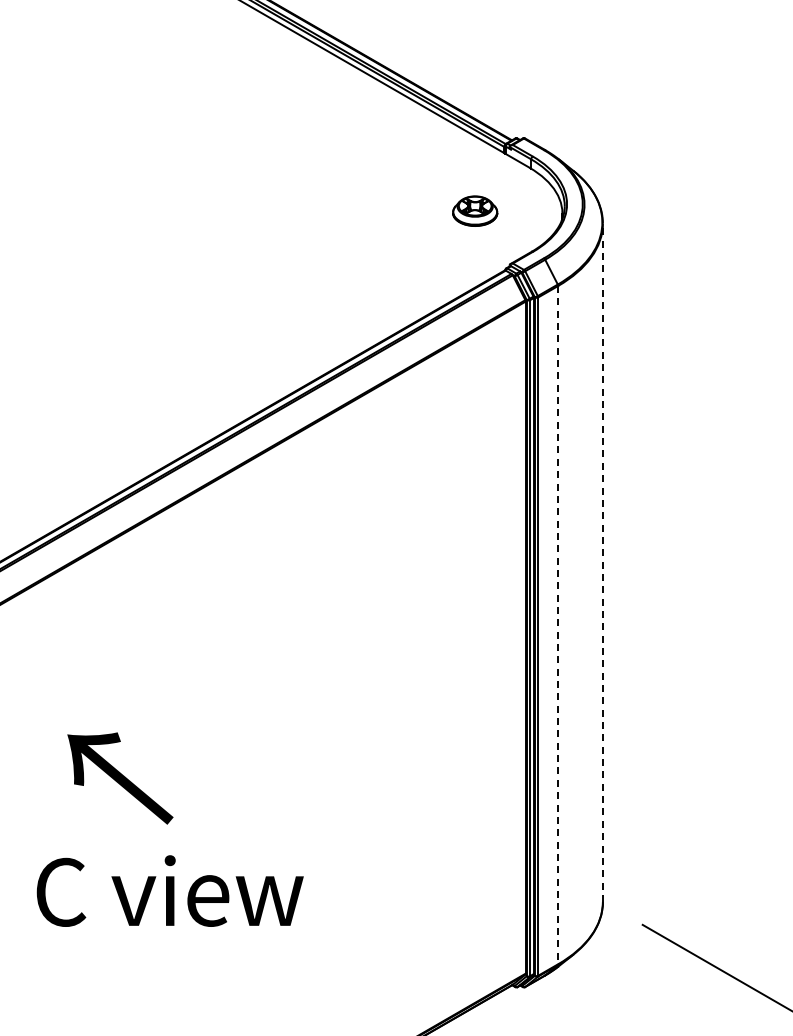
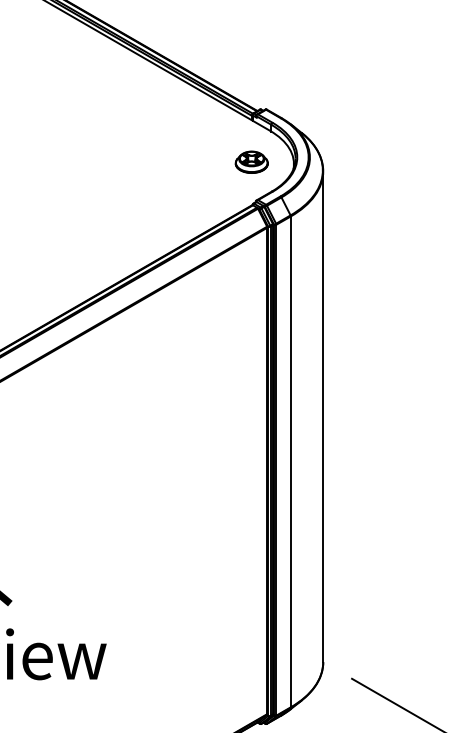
part: (475, 210) -> (252, 161), moved
line: (602, 562) -> (322, 416), dashed -> solid
line: (558, 625) -> (291, 462), dashed -> solid

